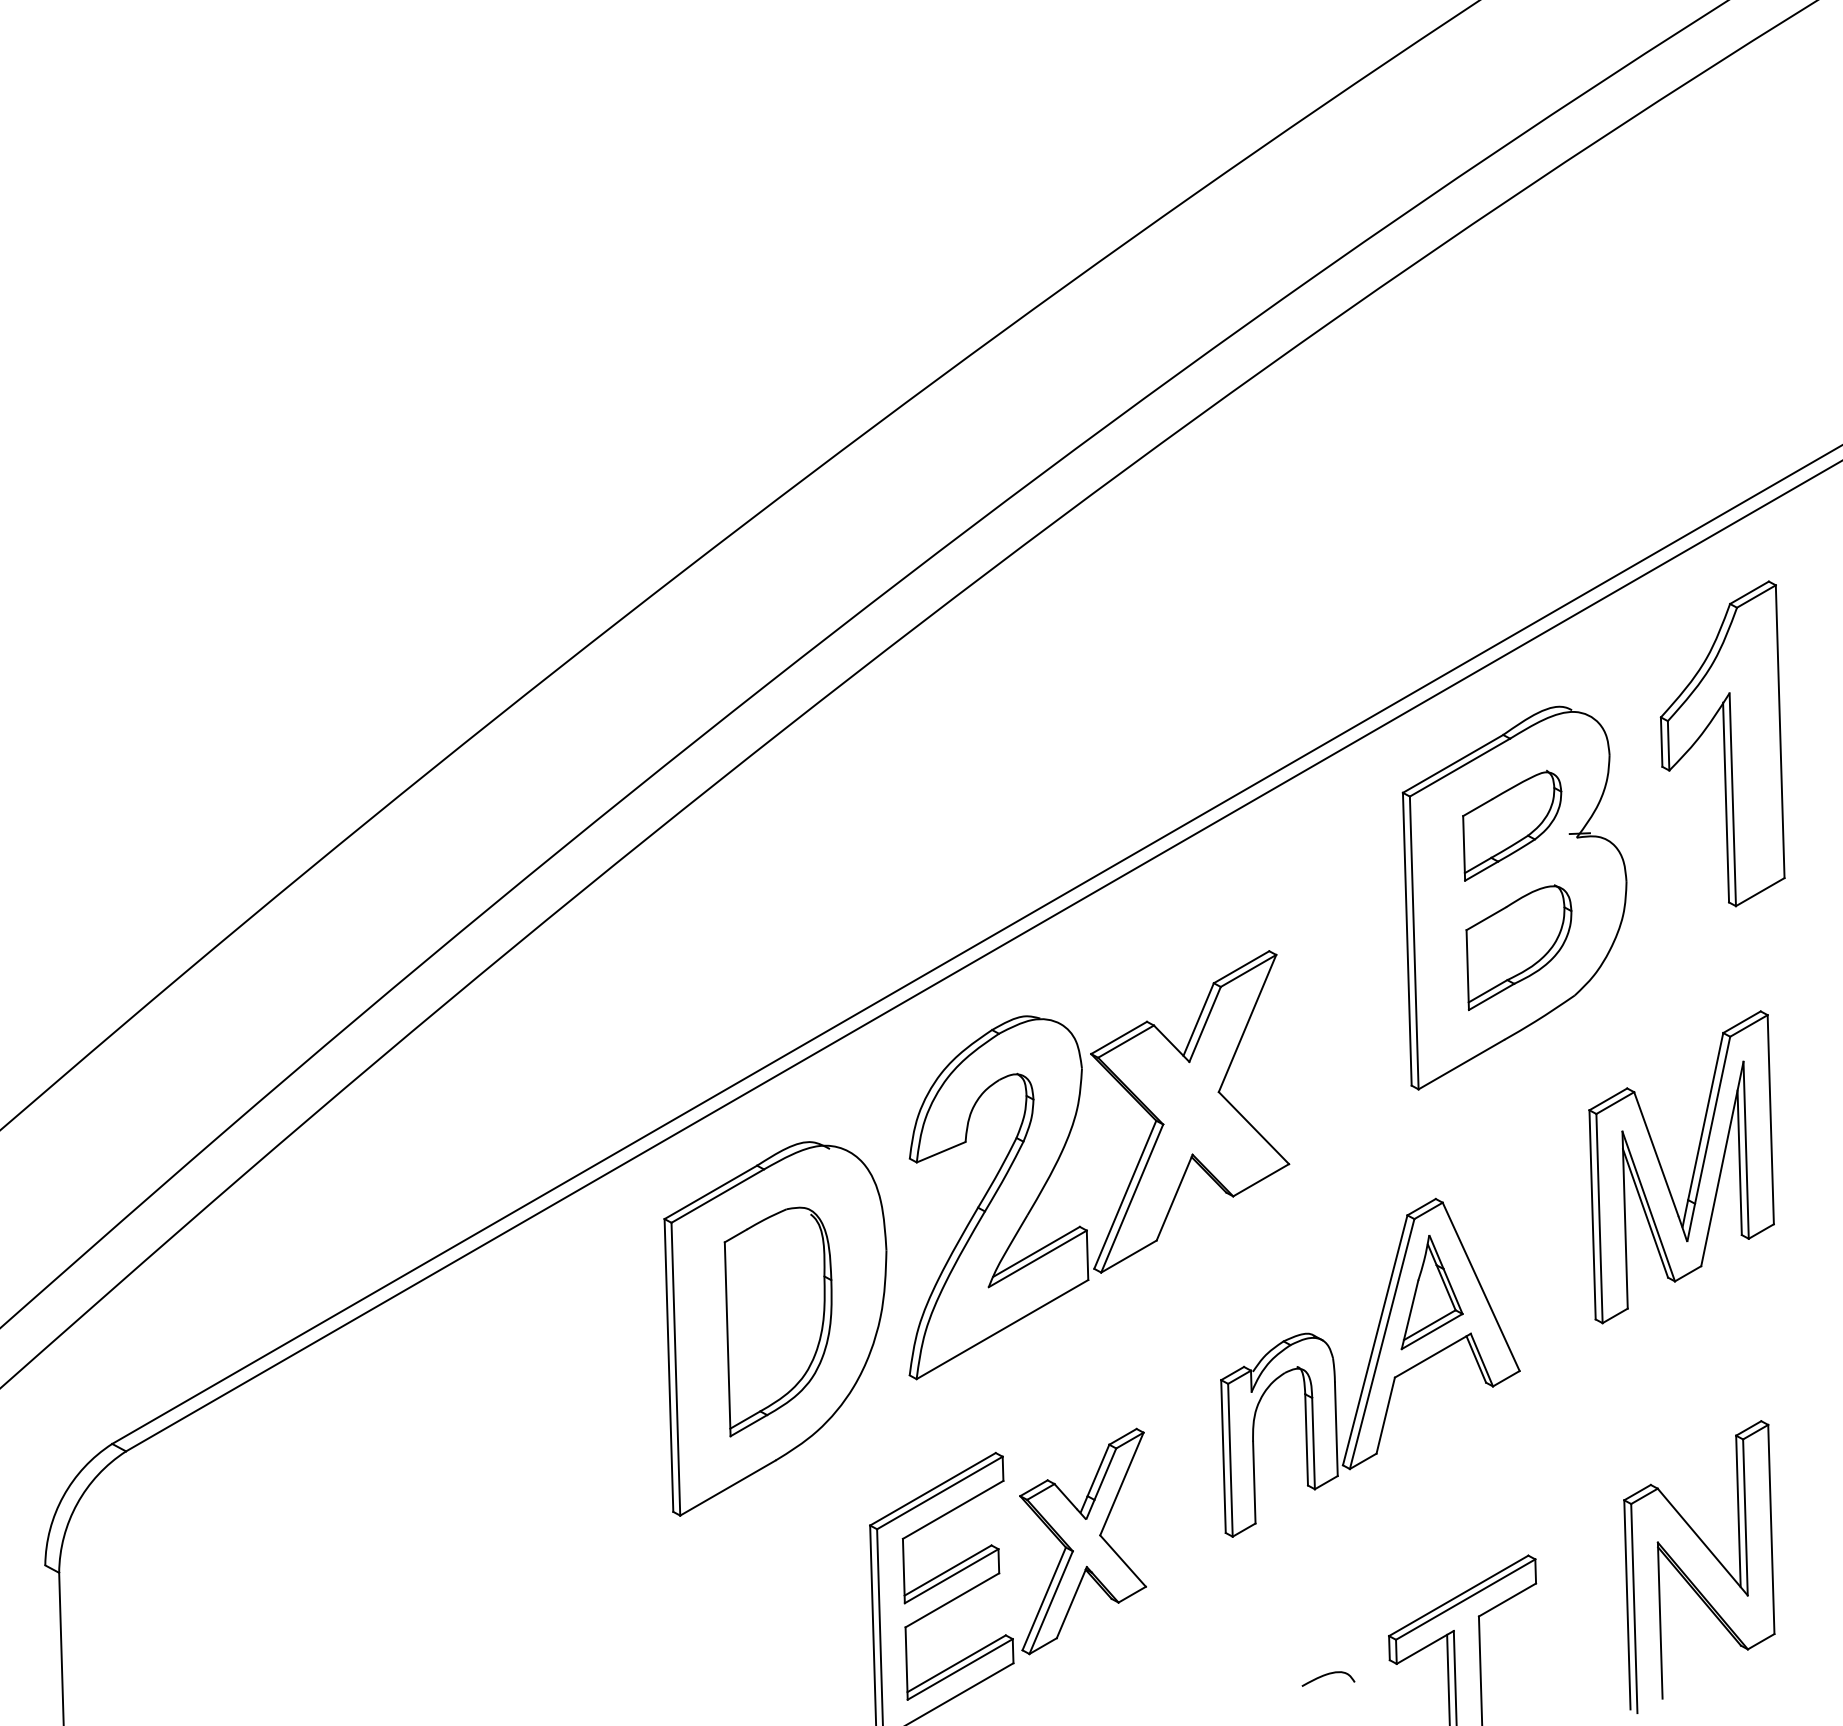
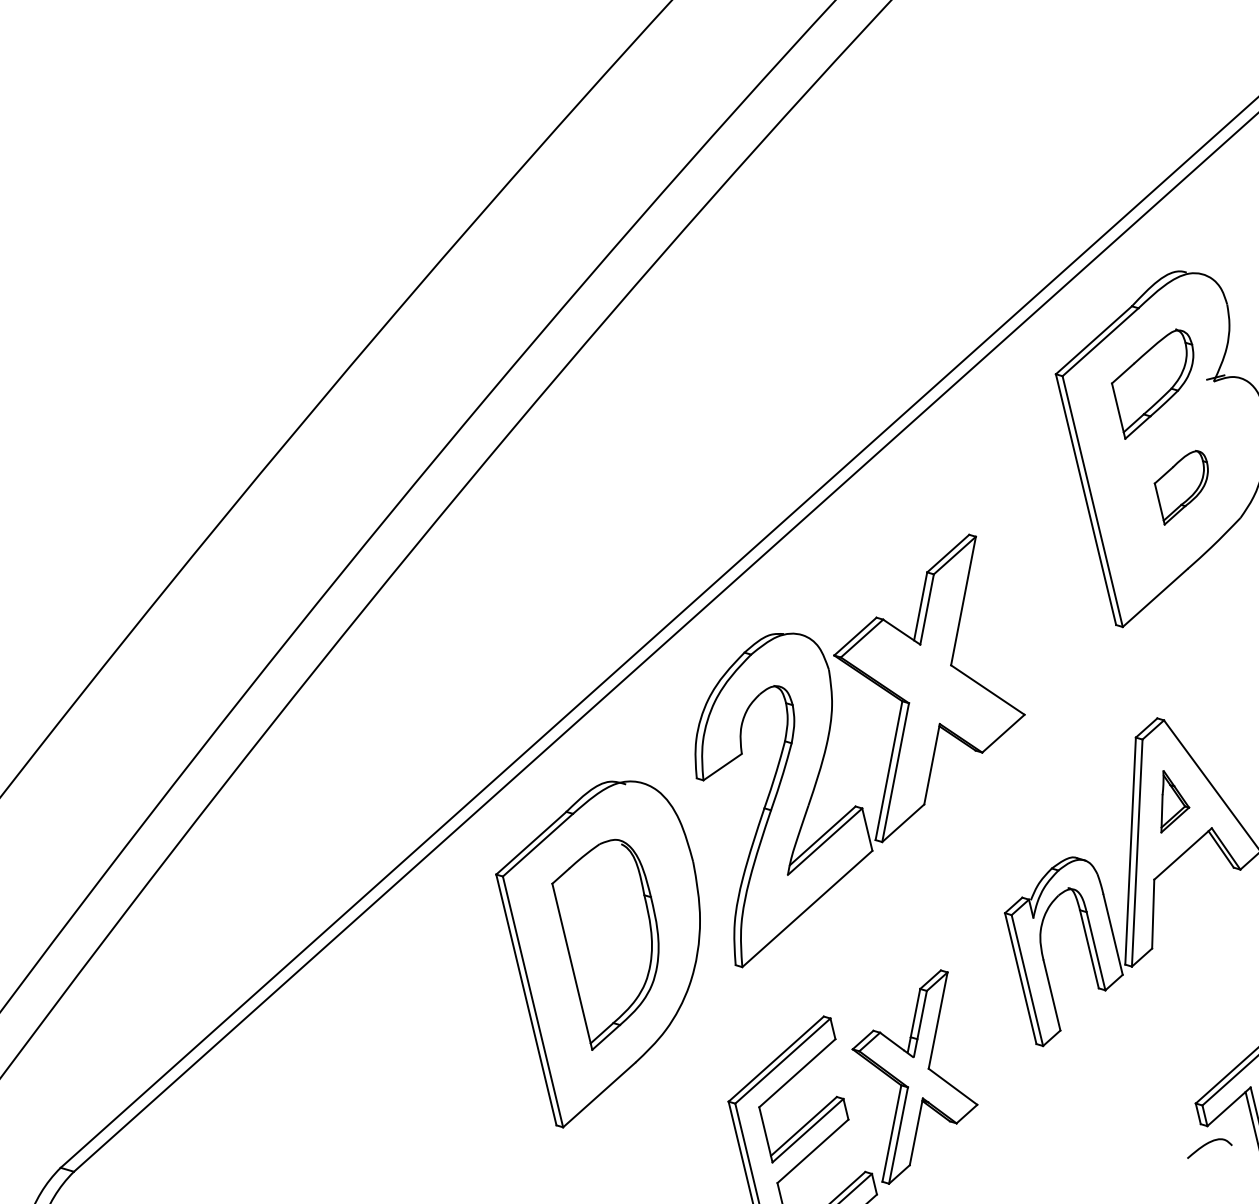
part: (1518, 947) -> (1183, 486), size x0.6
part: (1431, 1292) -> (1170, 799), size x0.6
curve: (1327, 1675) -> (1207, 1144), moved

